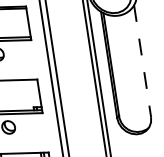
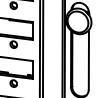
line: (141, 60) -> (88, 59), dashed -> solid

